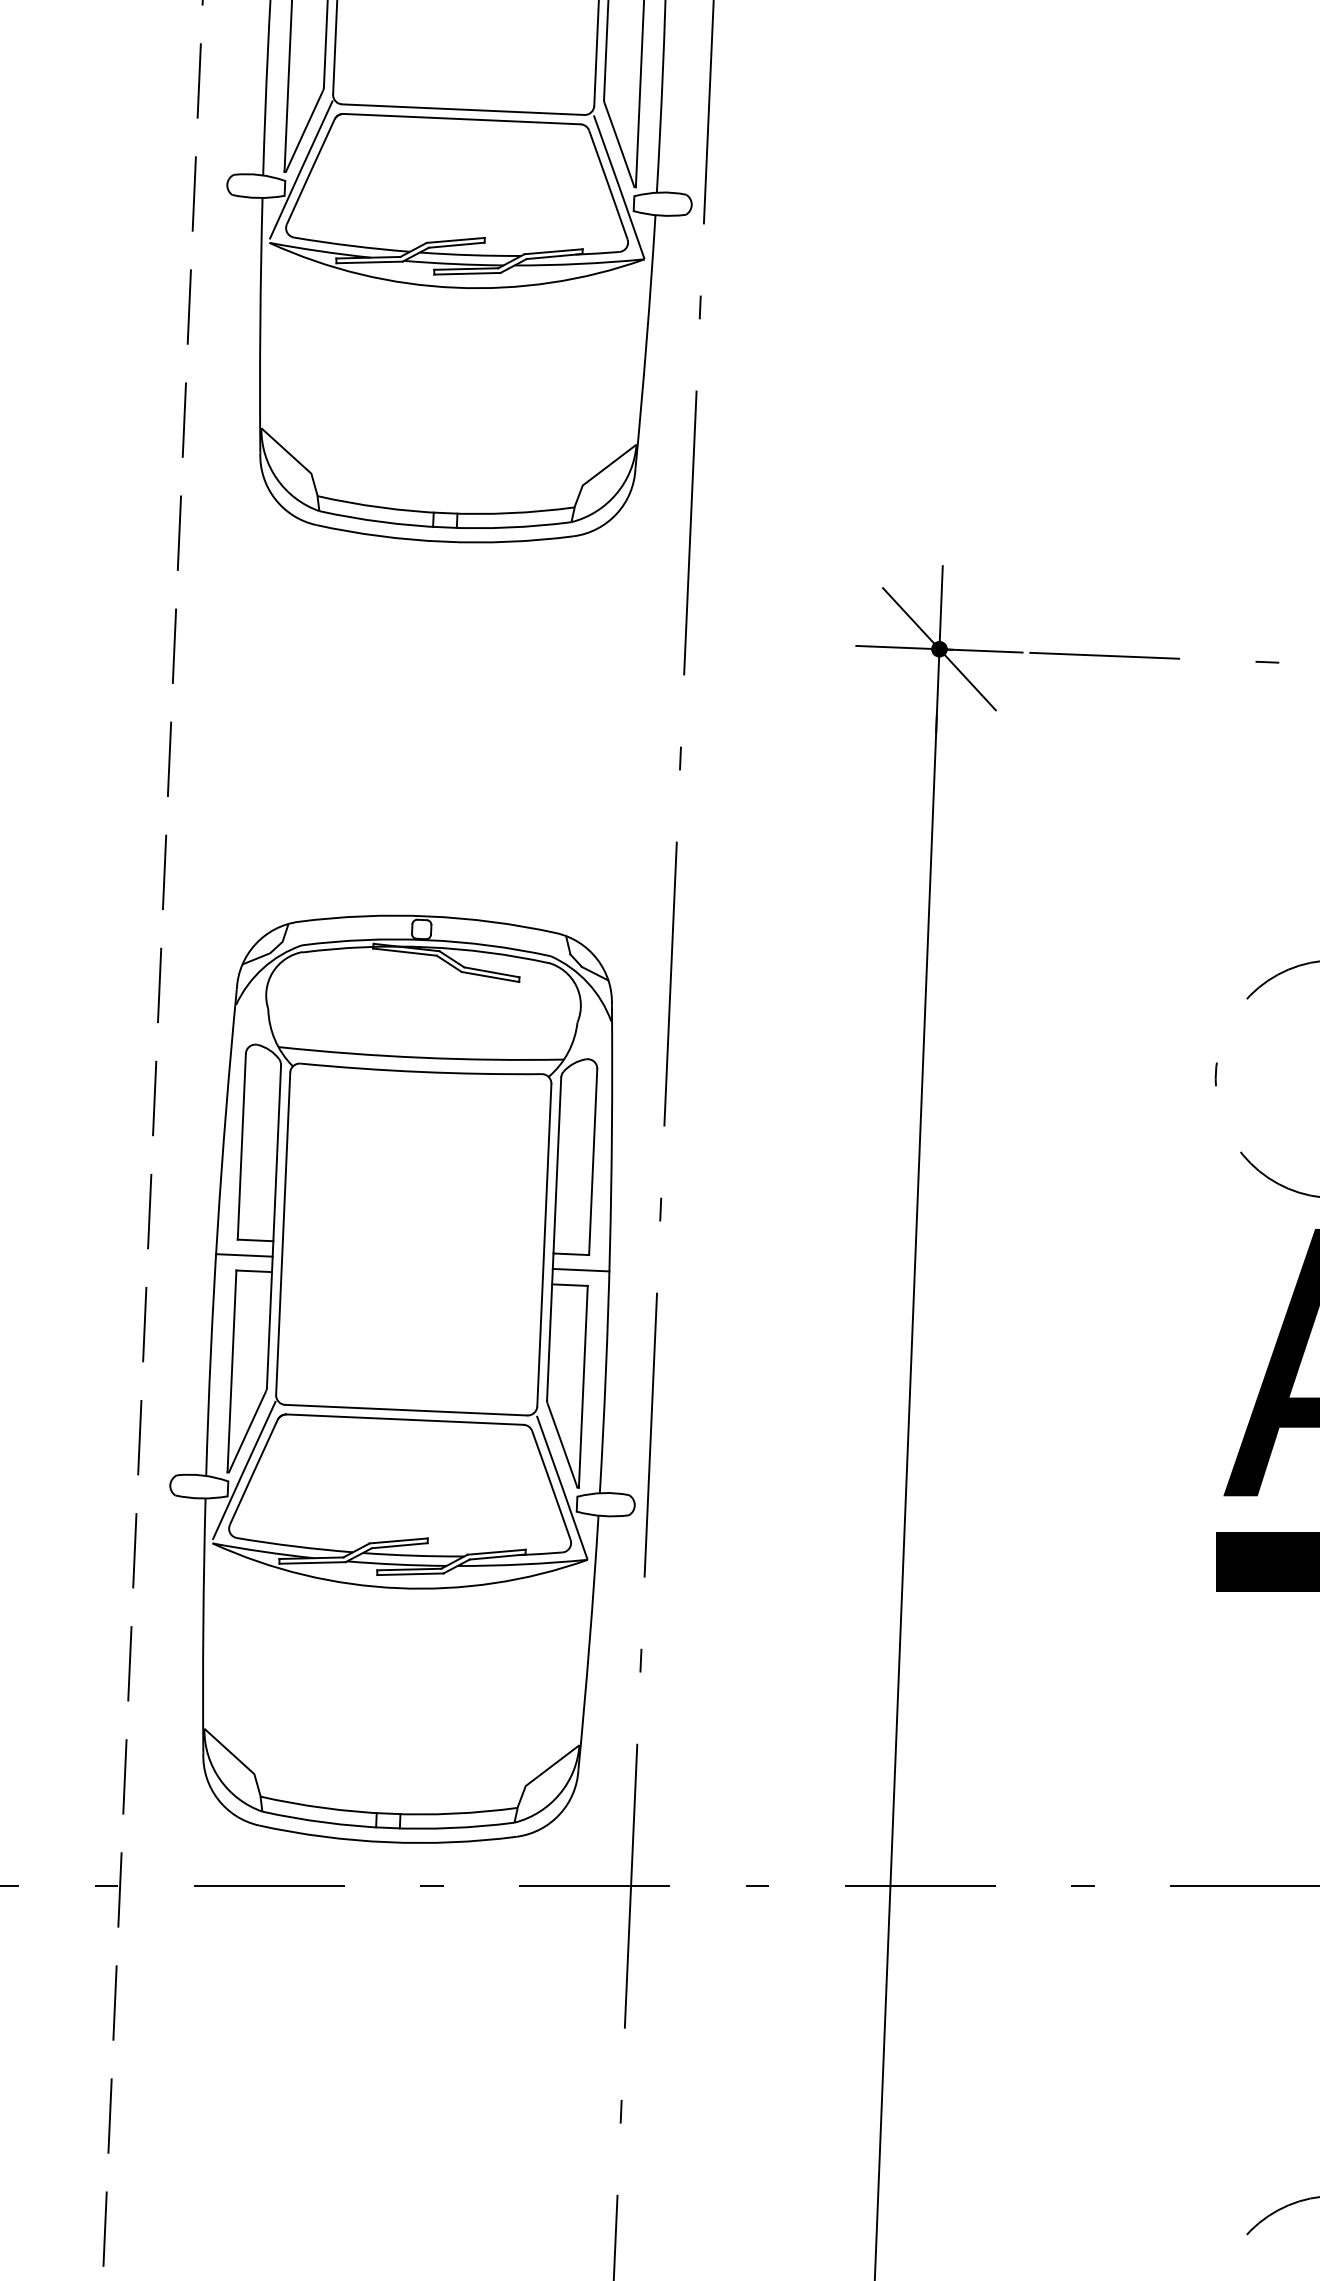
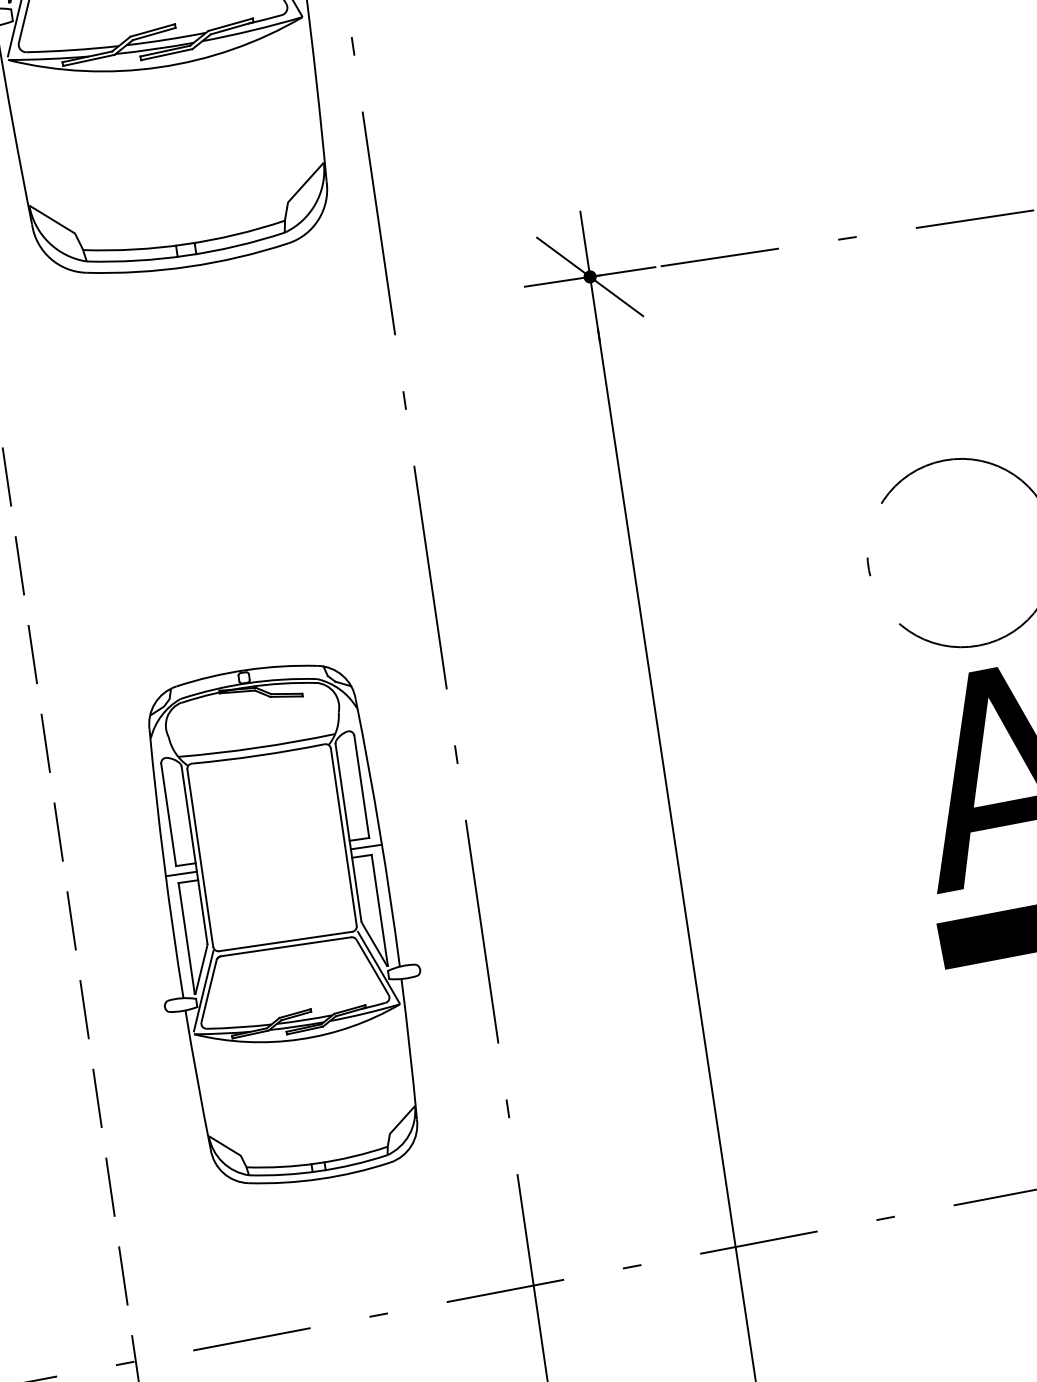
part: (402, 1378) -> (280, 924), size x0.7

